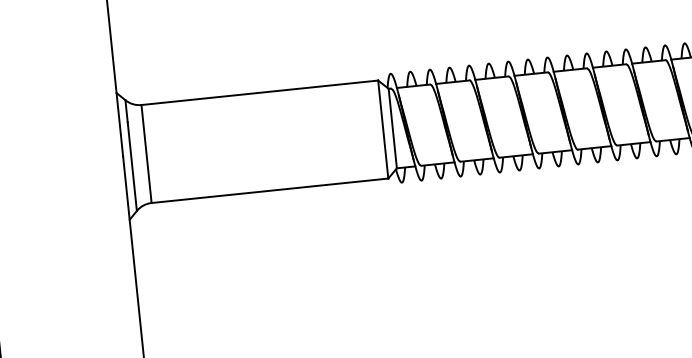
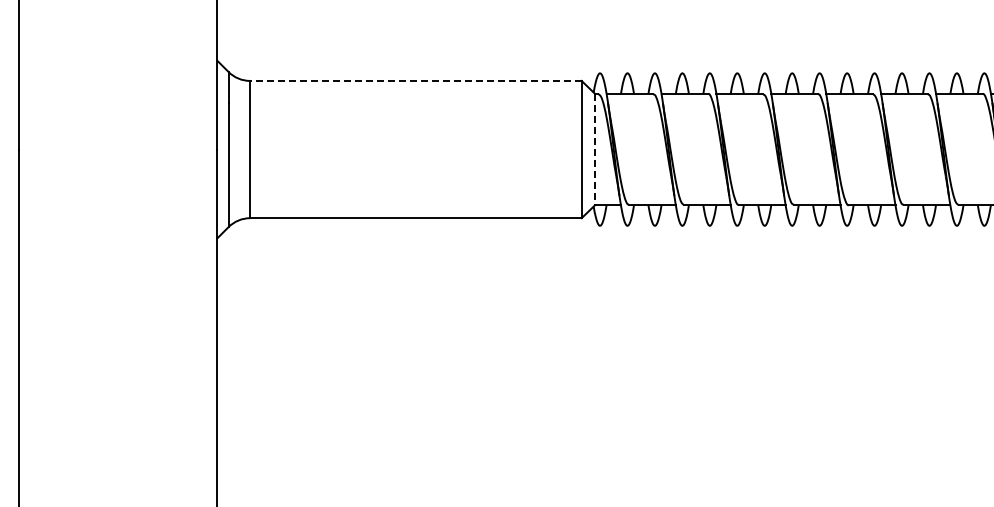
line: (259, 92) -> (415, 80), solid -> dashed
line: (393, 128) -> (595, 149), solid -> dashed

